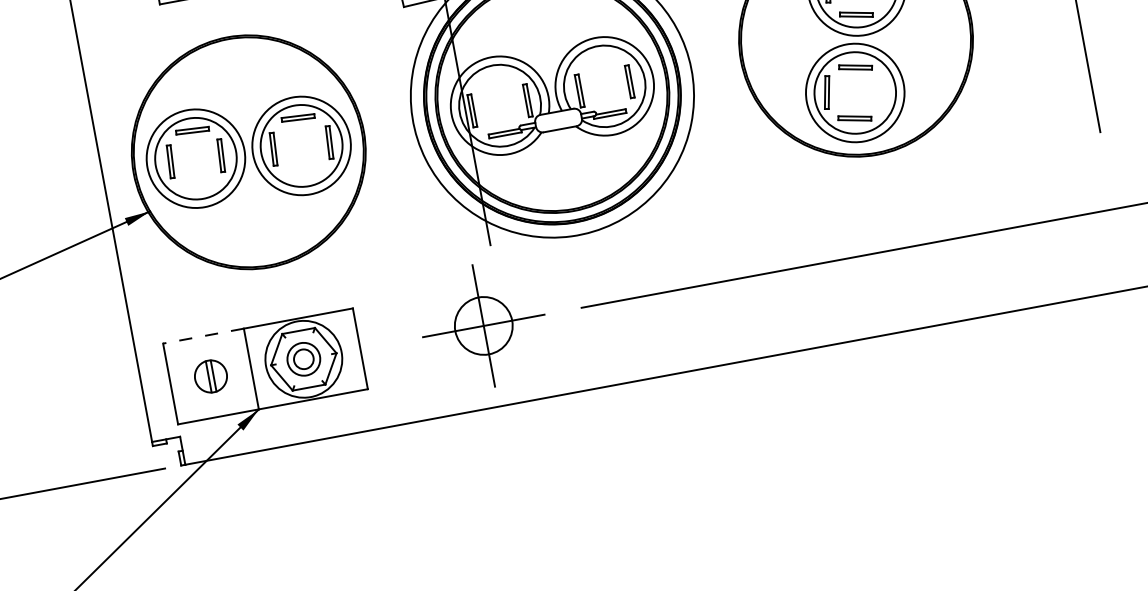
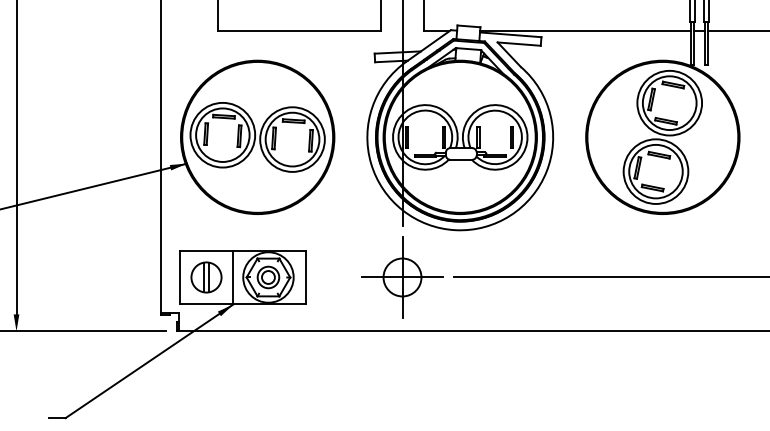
part: (483, 325) -> (402, 277), moved
line: (203, 336) -> (206, 250), dashed -> solid
part: (210, 376) -> (206, 277), size x1.43

